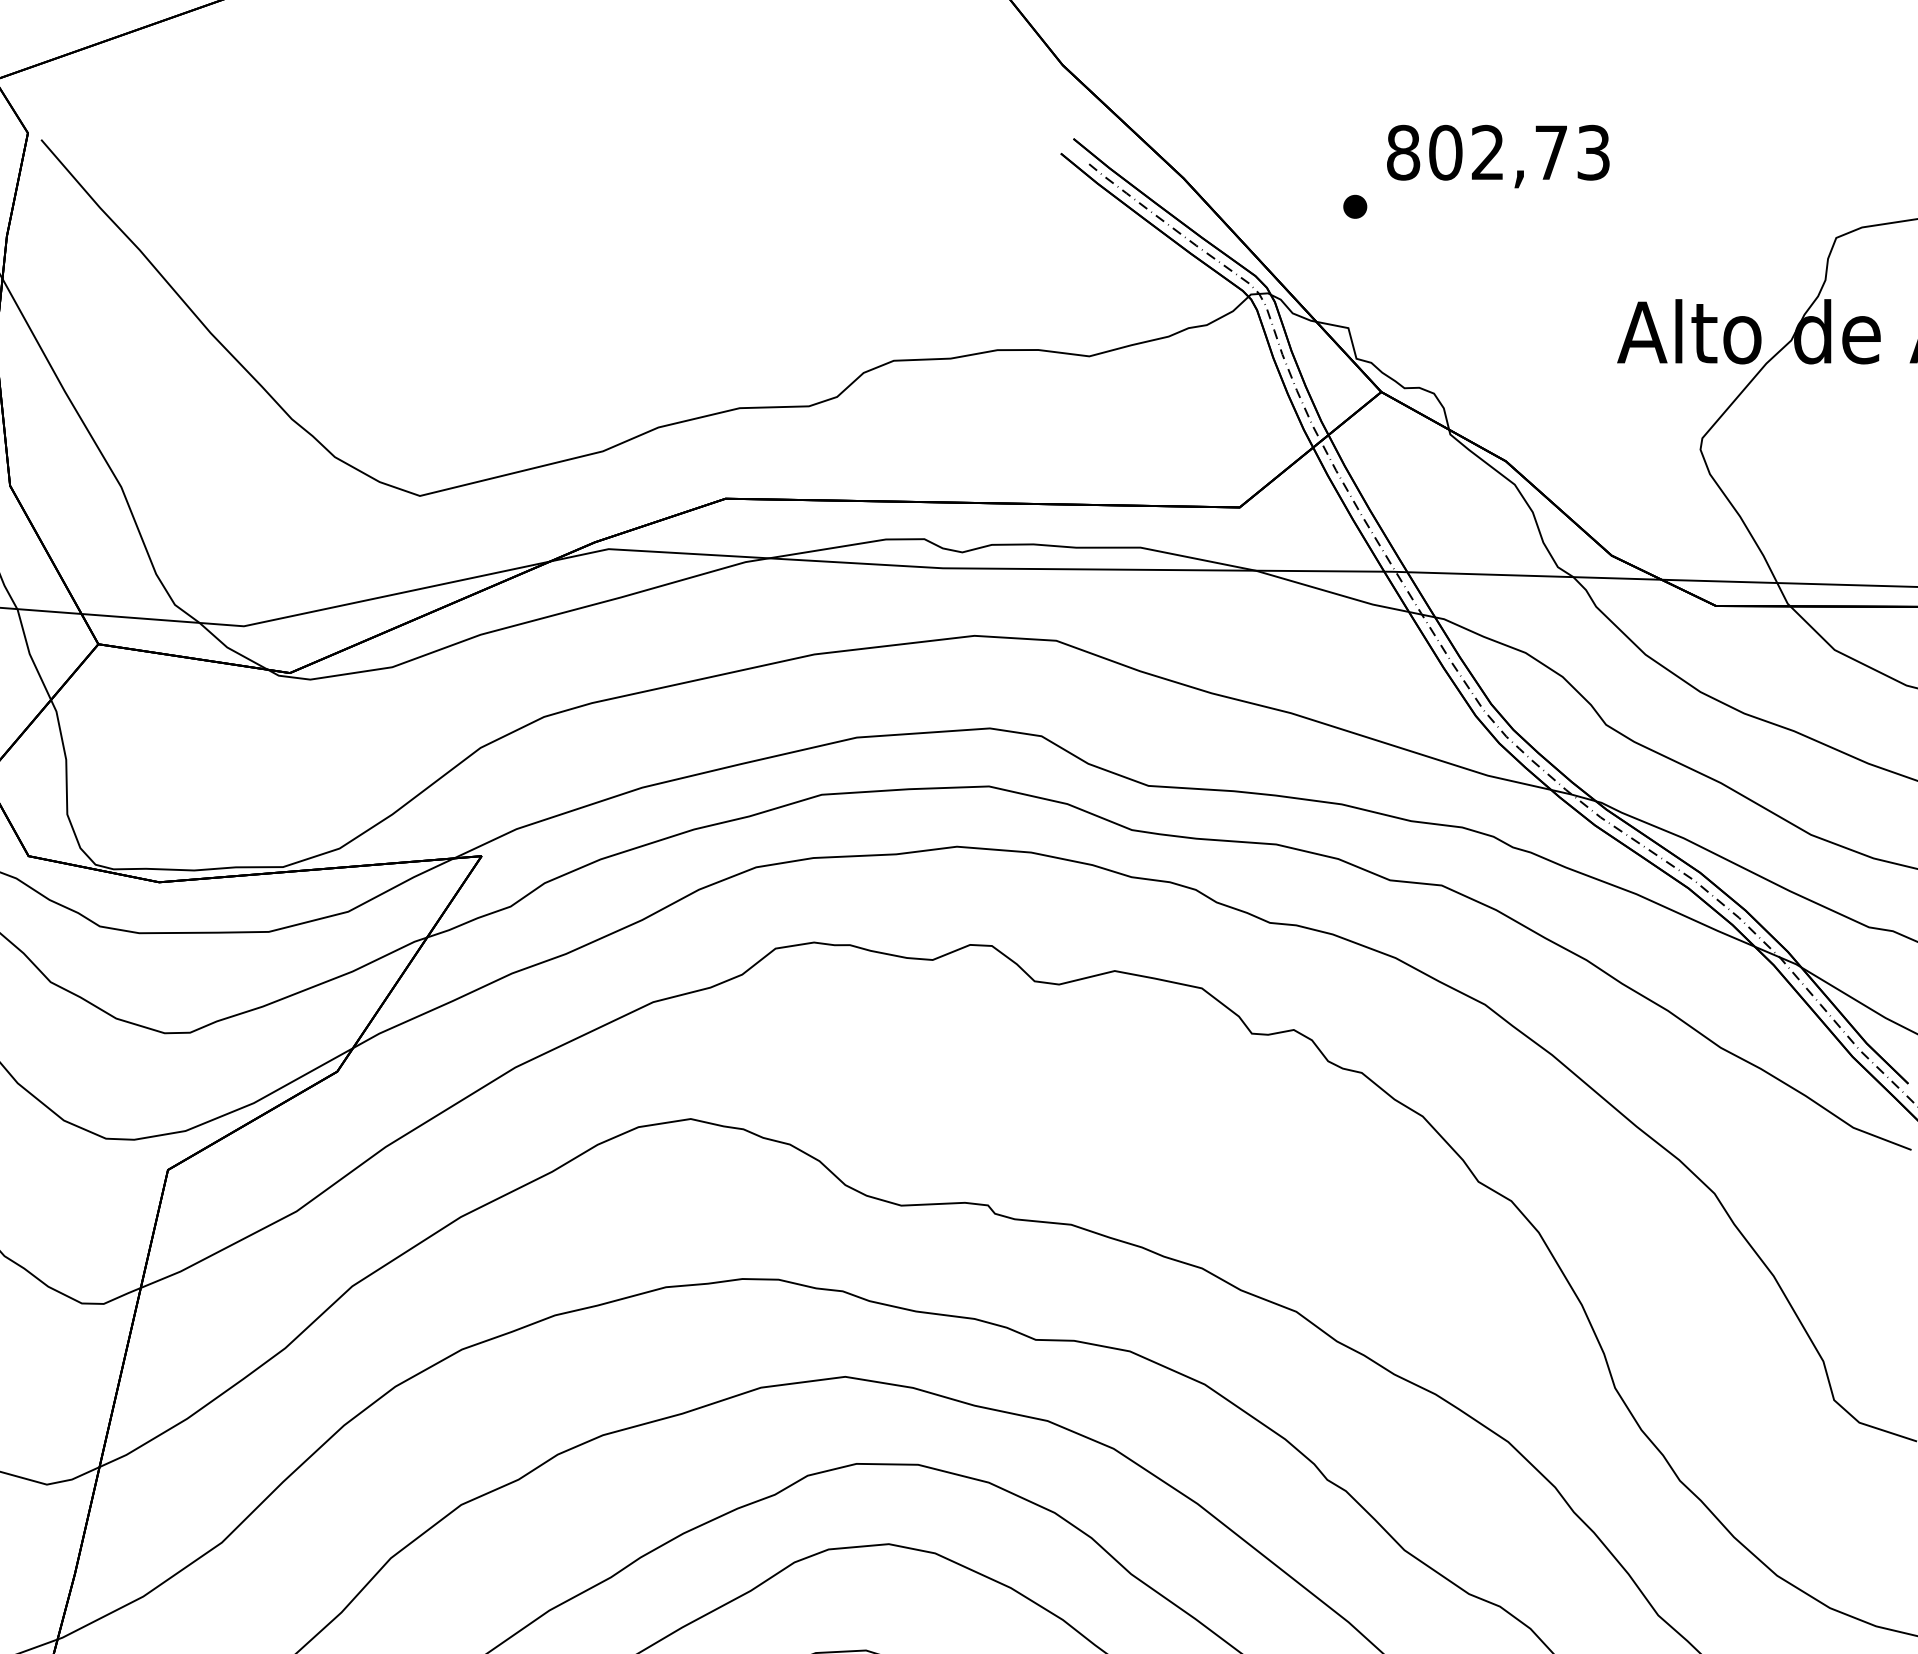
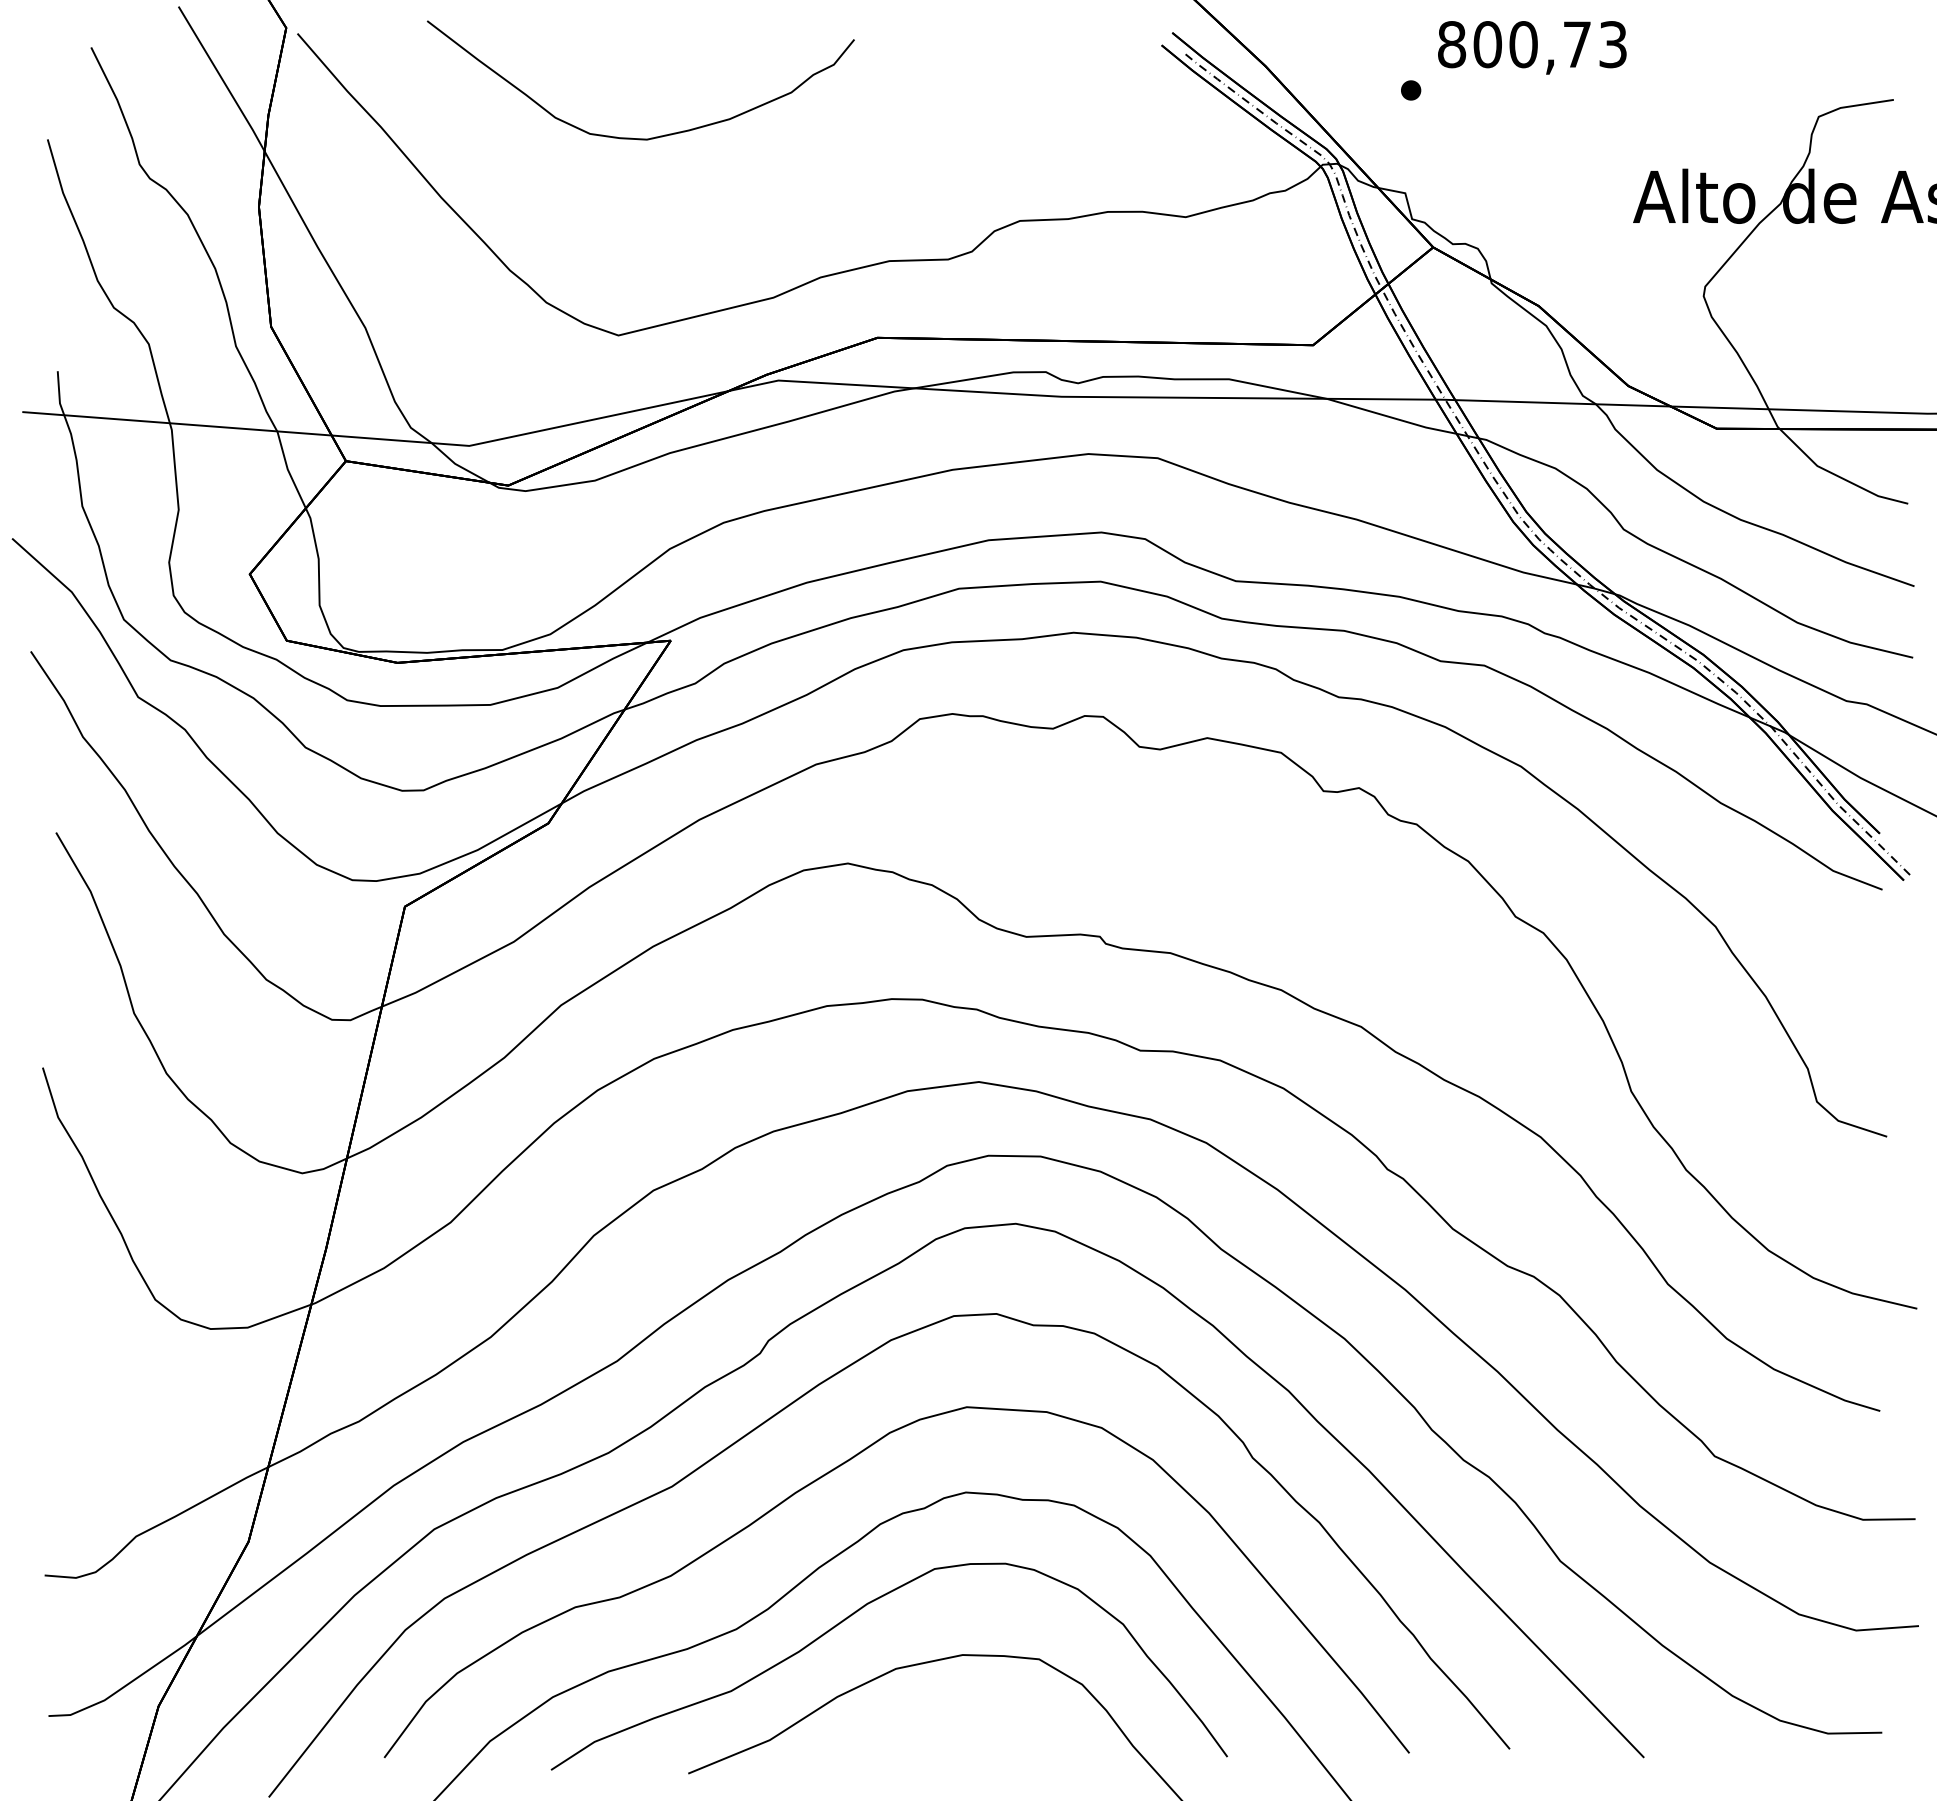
text: (1487, 152) -> (1523, 44), 802,73 -> 800,73
curve: (435, 262) -> (631, 137), added

